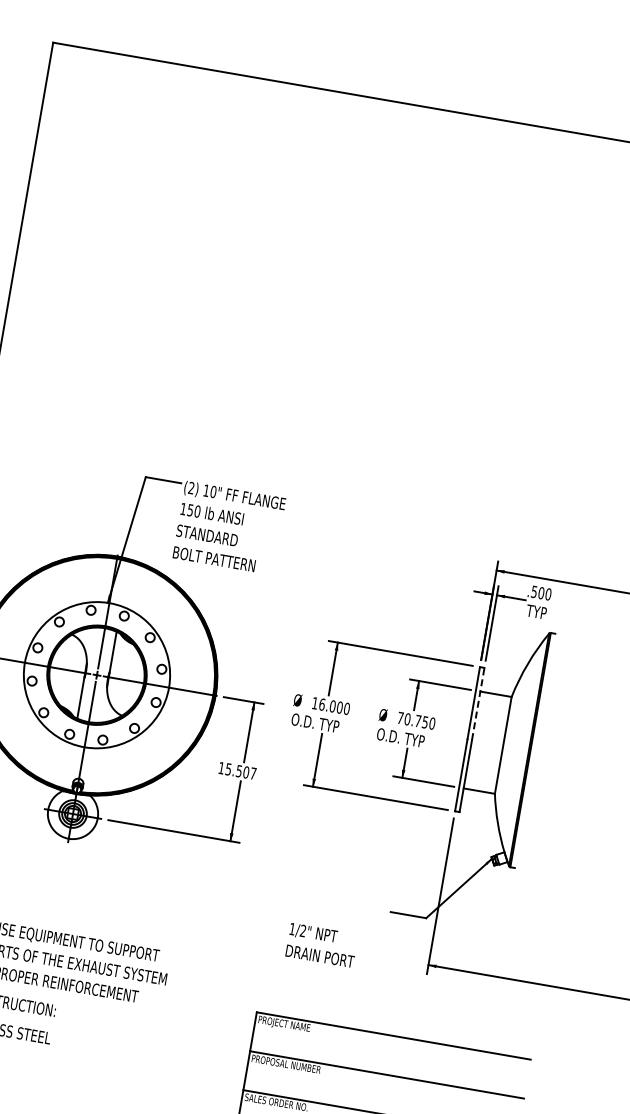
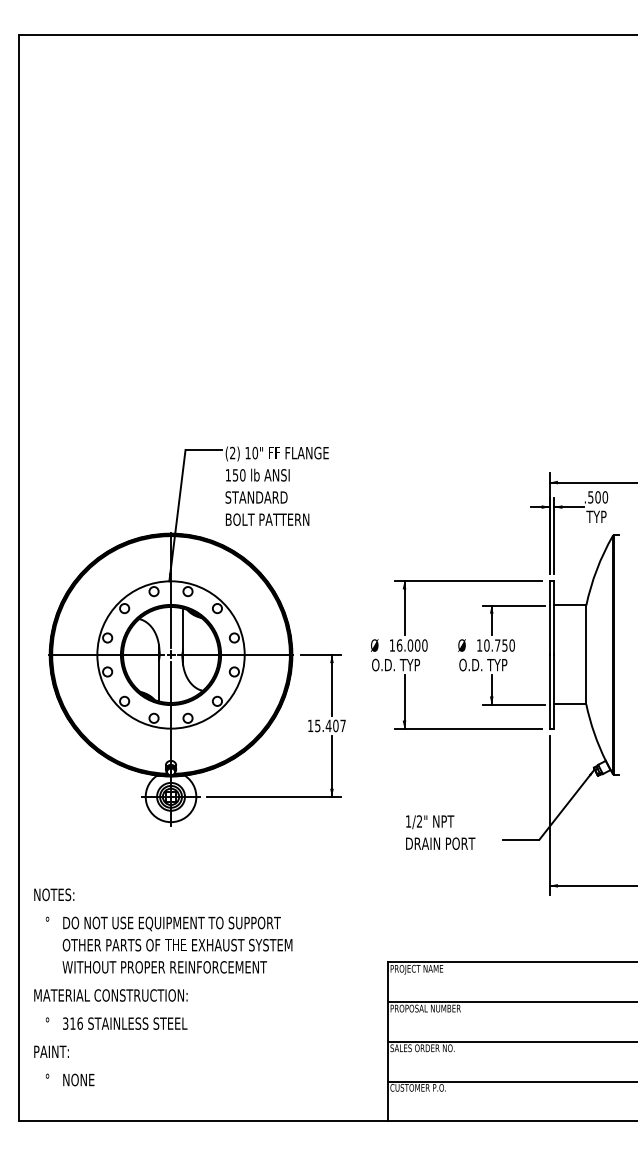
line: (478, 704) -> (554, 618), dashed -> solid
text: (400, 718) -> (479, 645), 70.750 -> 10.750
text: (239, 770) -> (328, 725), 15.507 -> 15.407
text: (321, 945) -> (440, 832), moved

